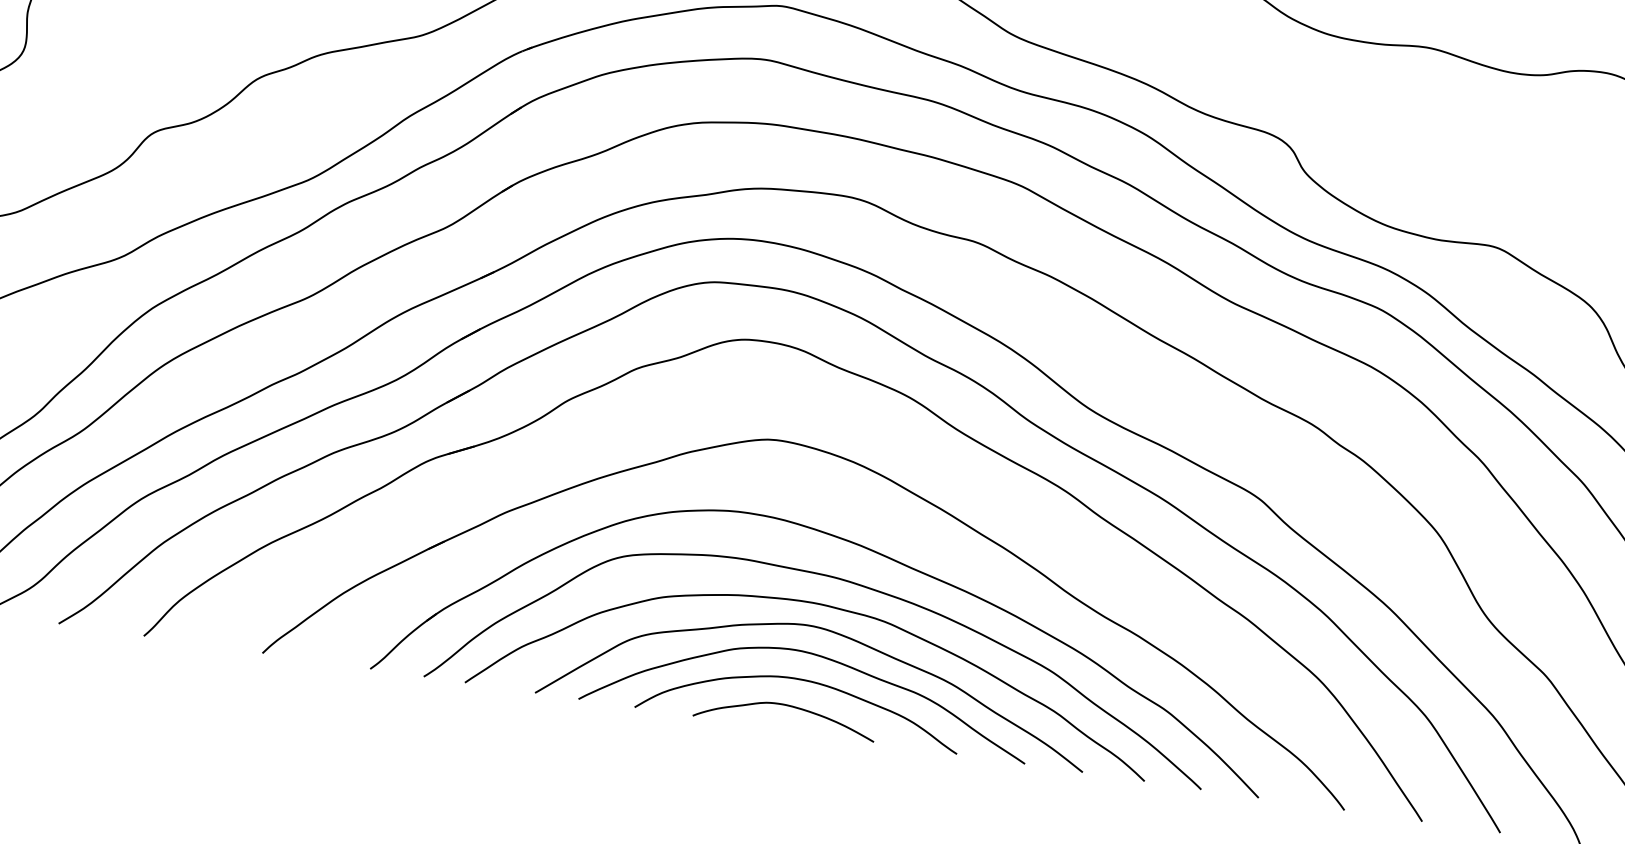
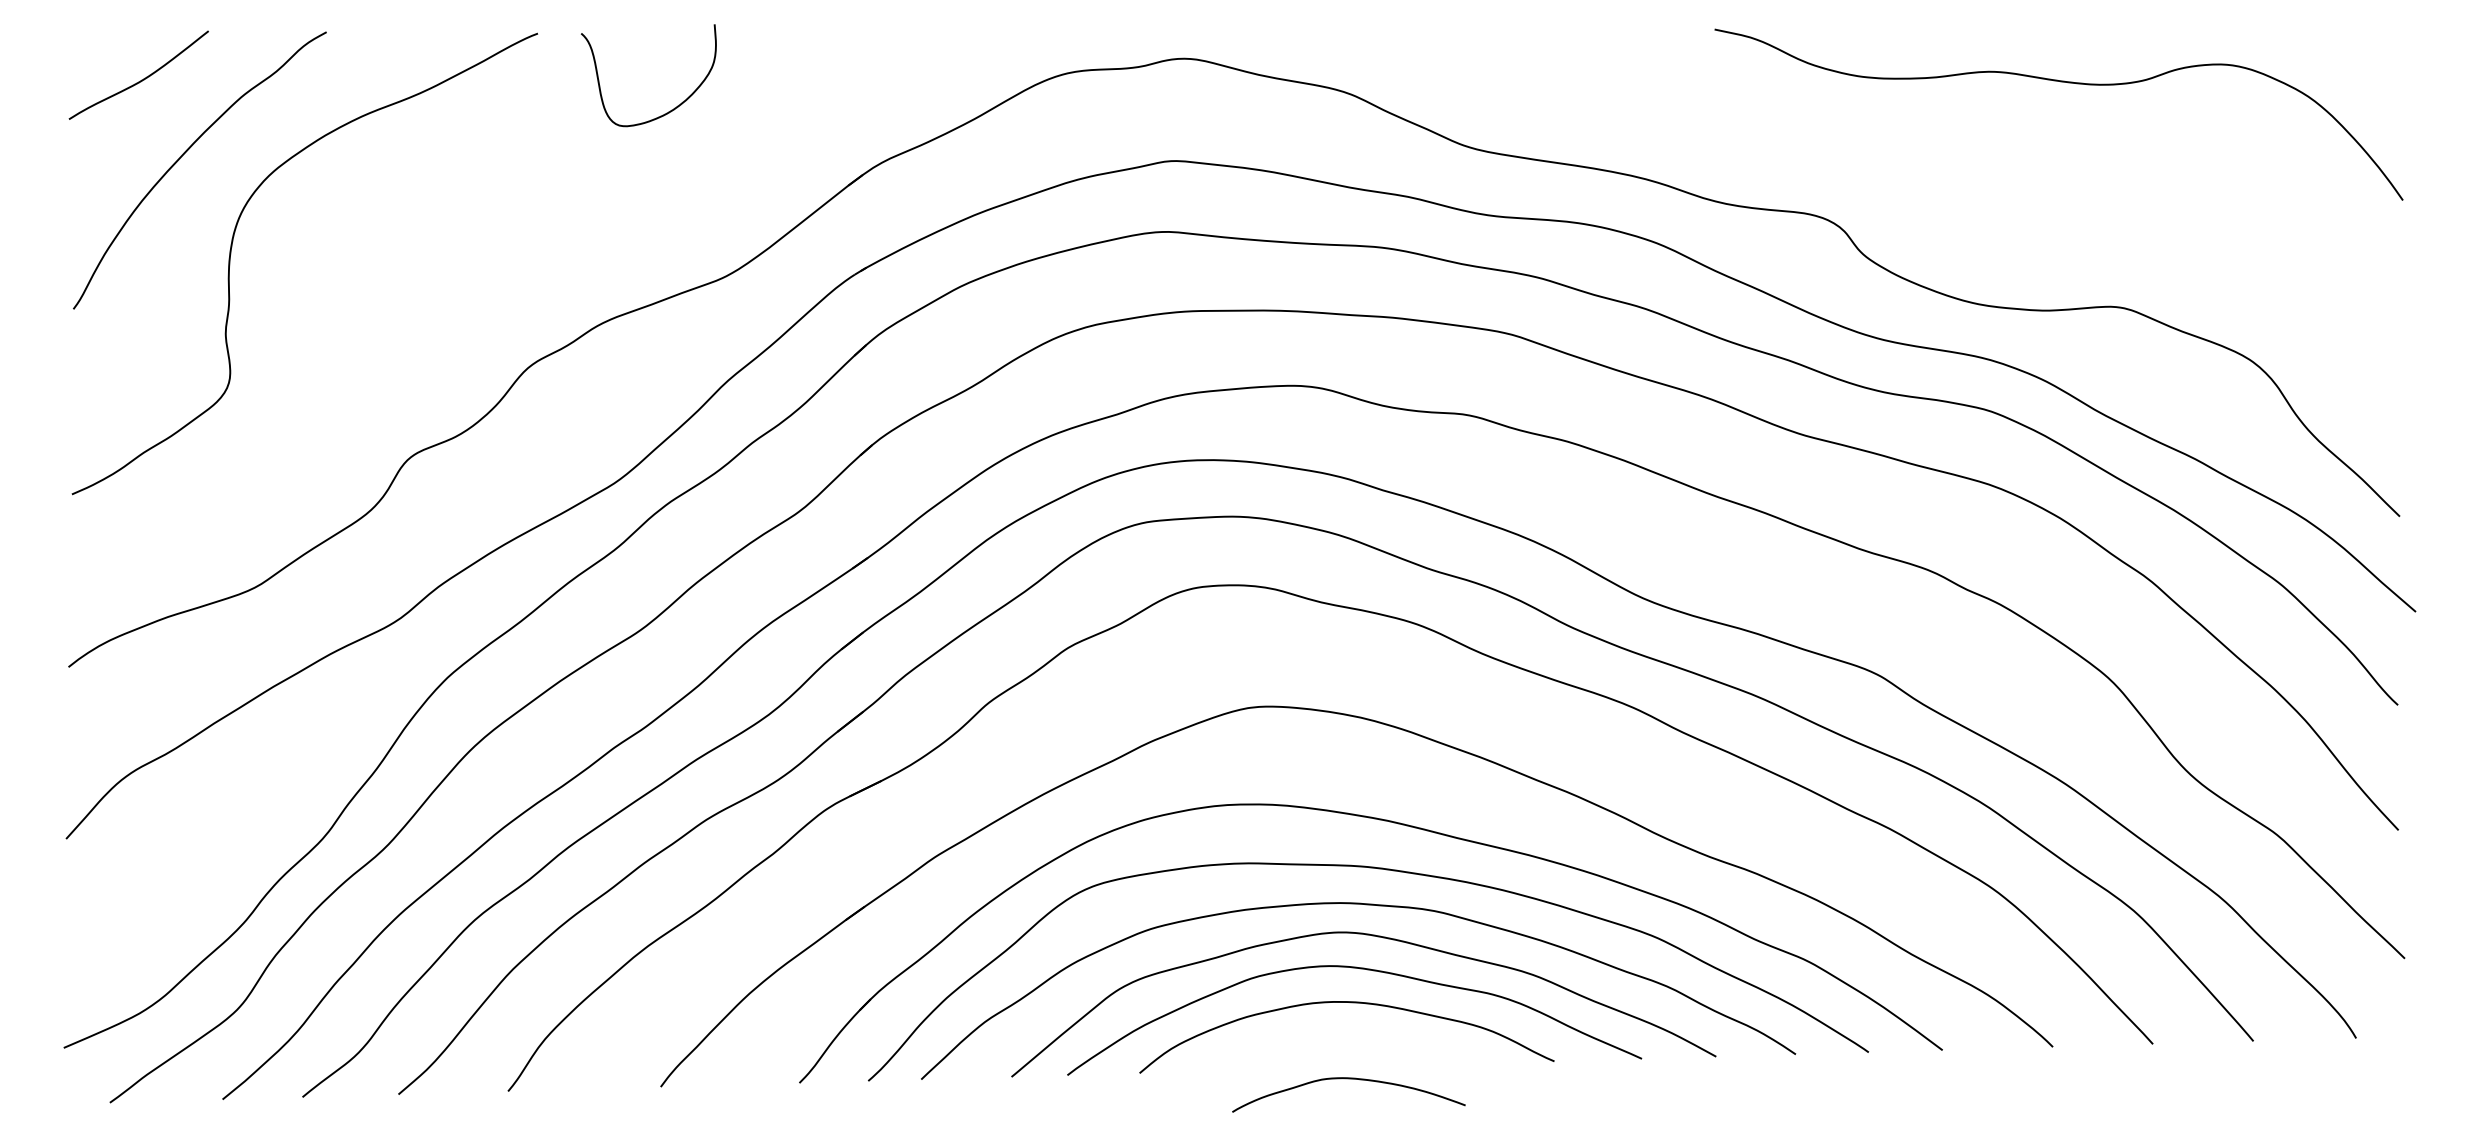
curve: (786, 706) -> (1348, 1079), moved

